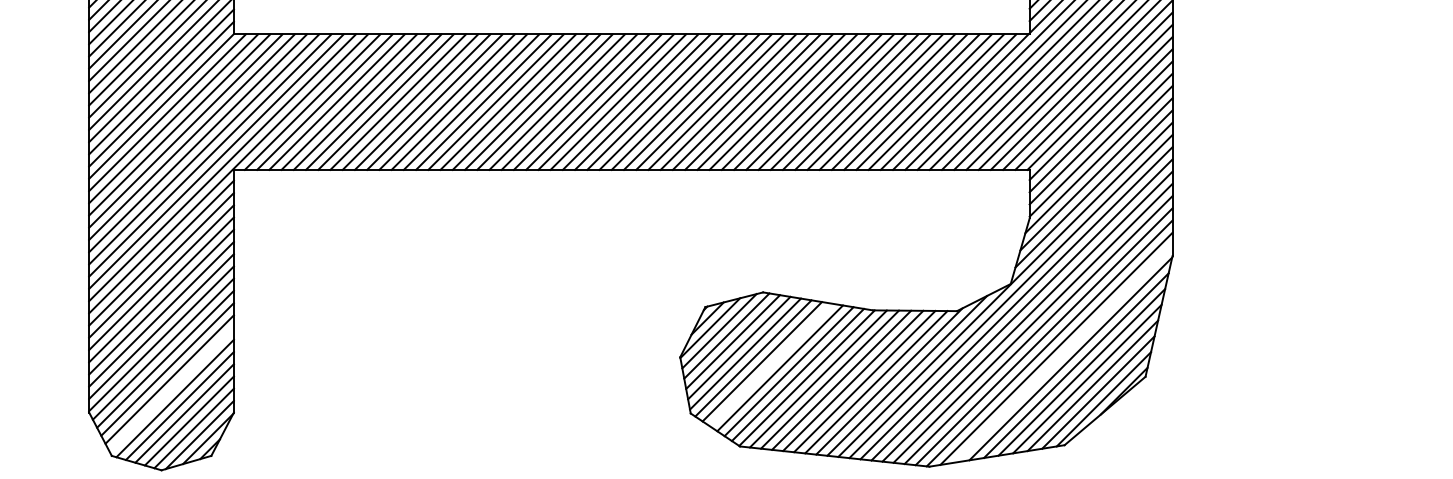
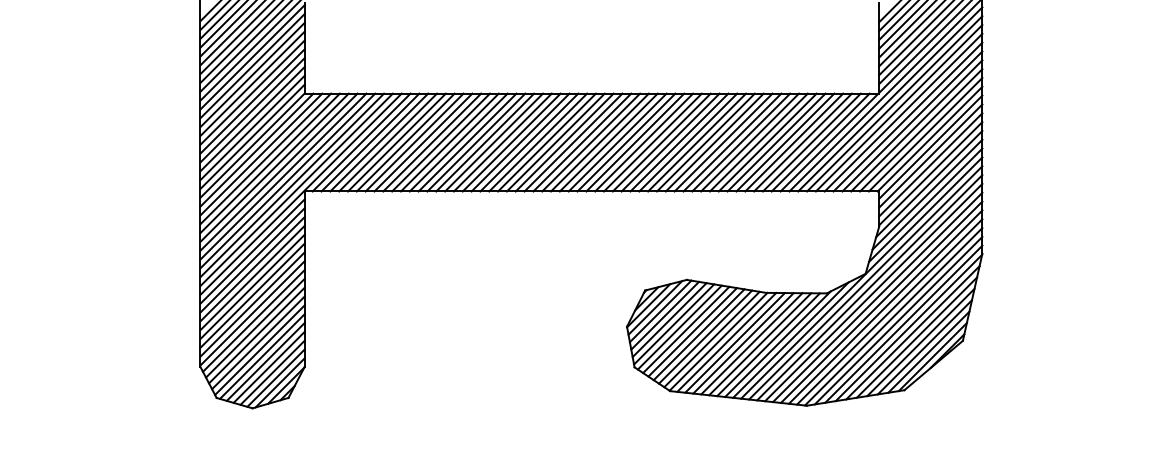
line: (1063, 352) -> (903, 323), added
line: (770, 365) -> (692, 332), added
line: (171, 388) -> (259, 349), added

